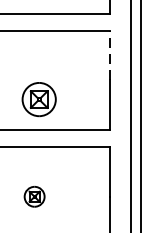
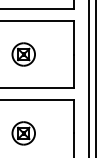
line: (109, 55) -> (74, 37), dashed -> solid
part: (38, 99) -> (23, 54), moved
part: (34, 196) -> (23, 133), size x1.67

